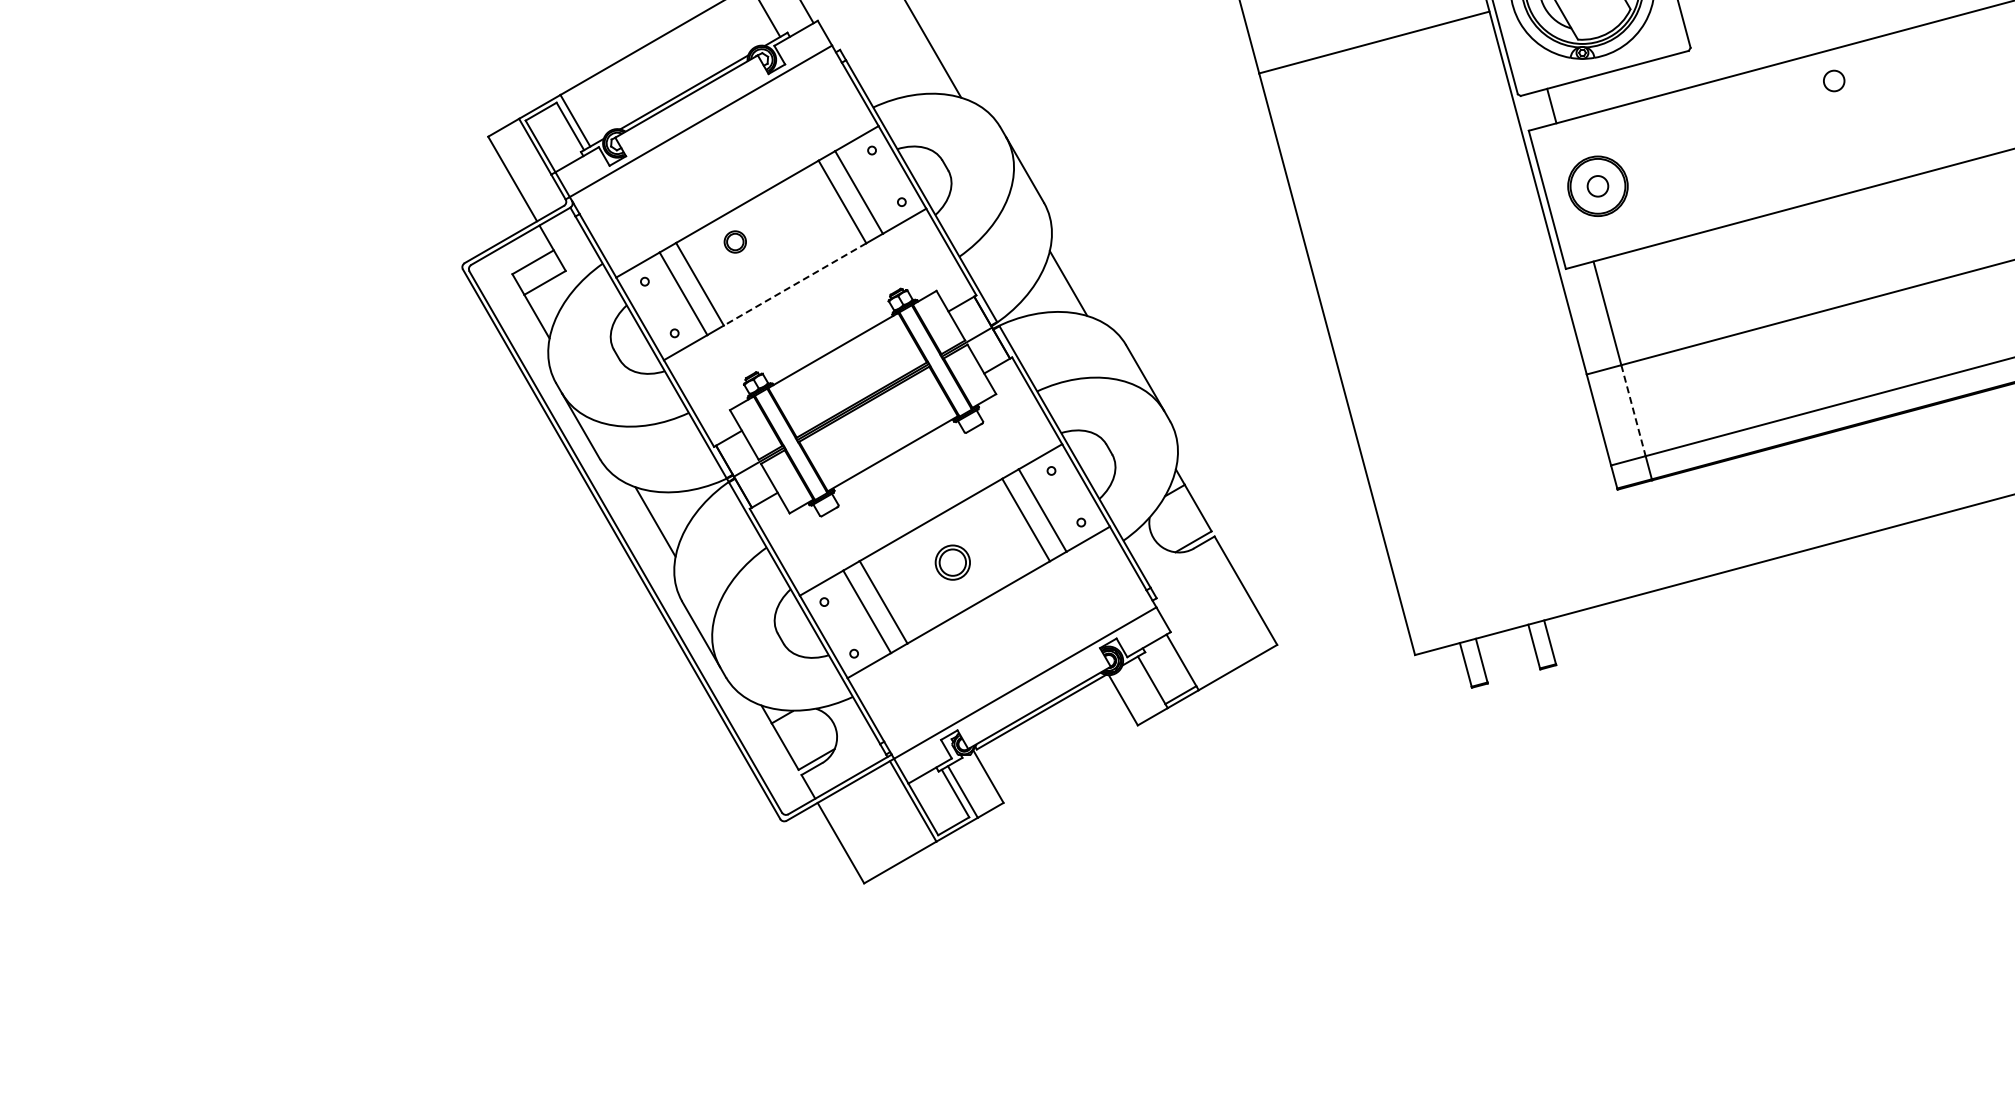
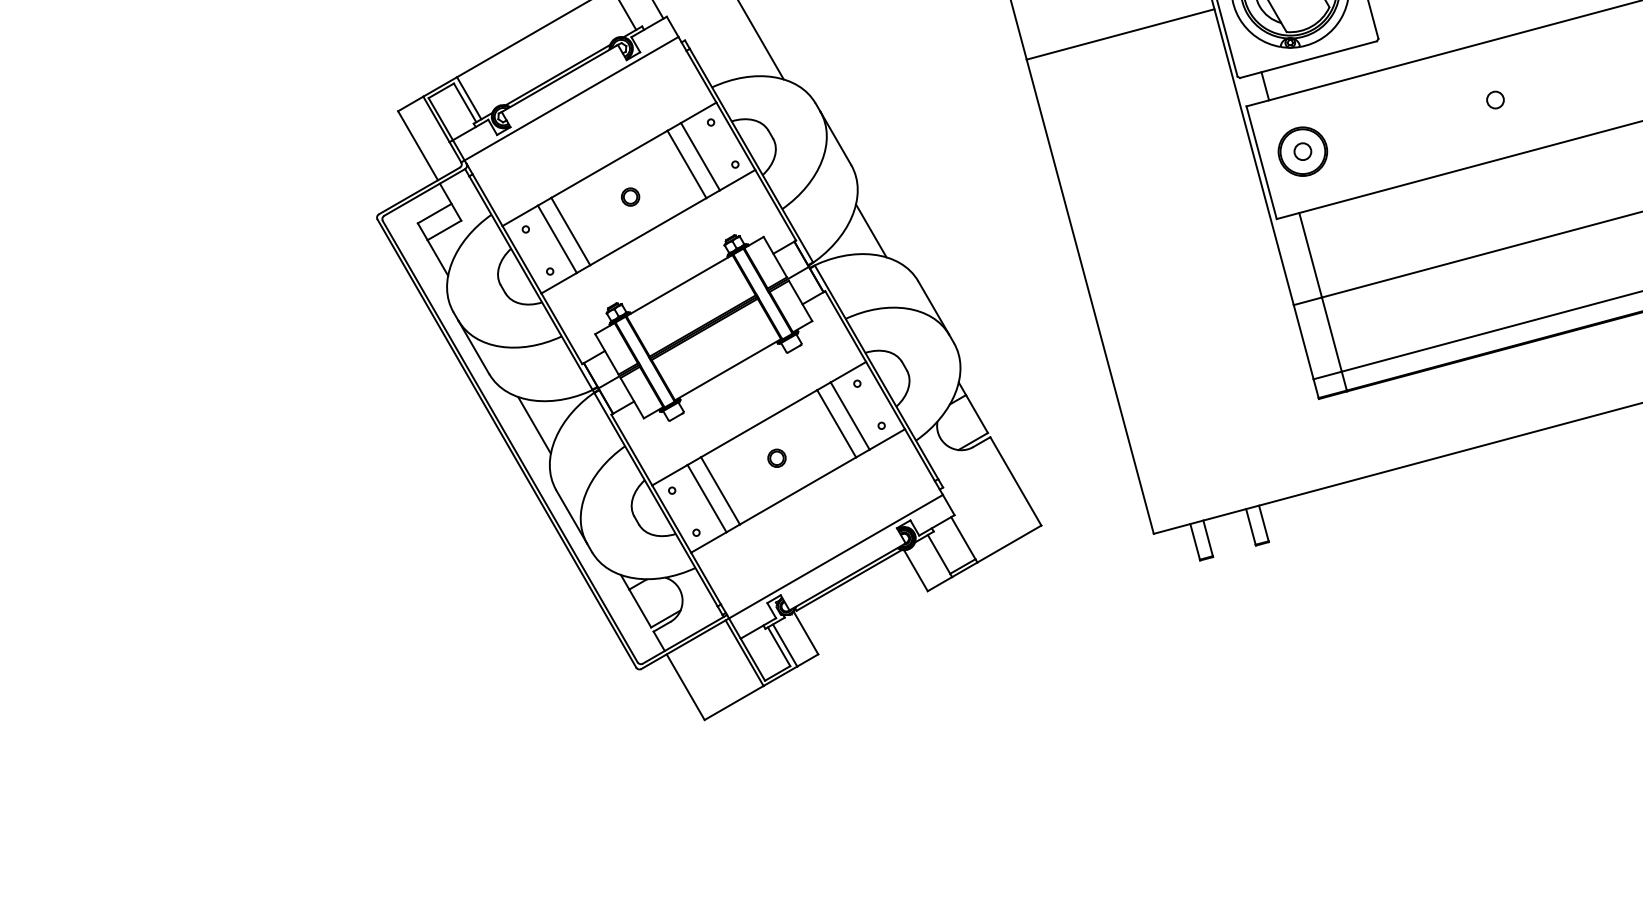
circle: (1834, 80) -> (1495, 99), moved
part: (734, 241) -> (629, 196), moved
line: (794, 284) -> (647, 231), dashed -> solid
line: (1633, 411) -> (1331, 335), dashed -> solid
part: (952, 561) -> (776, 457), size x0.62

